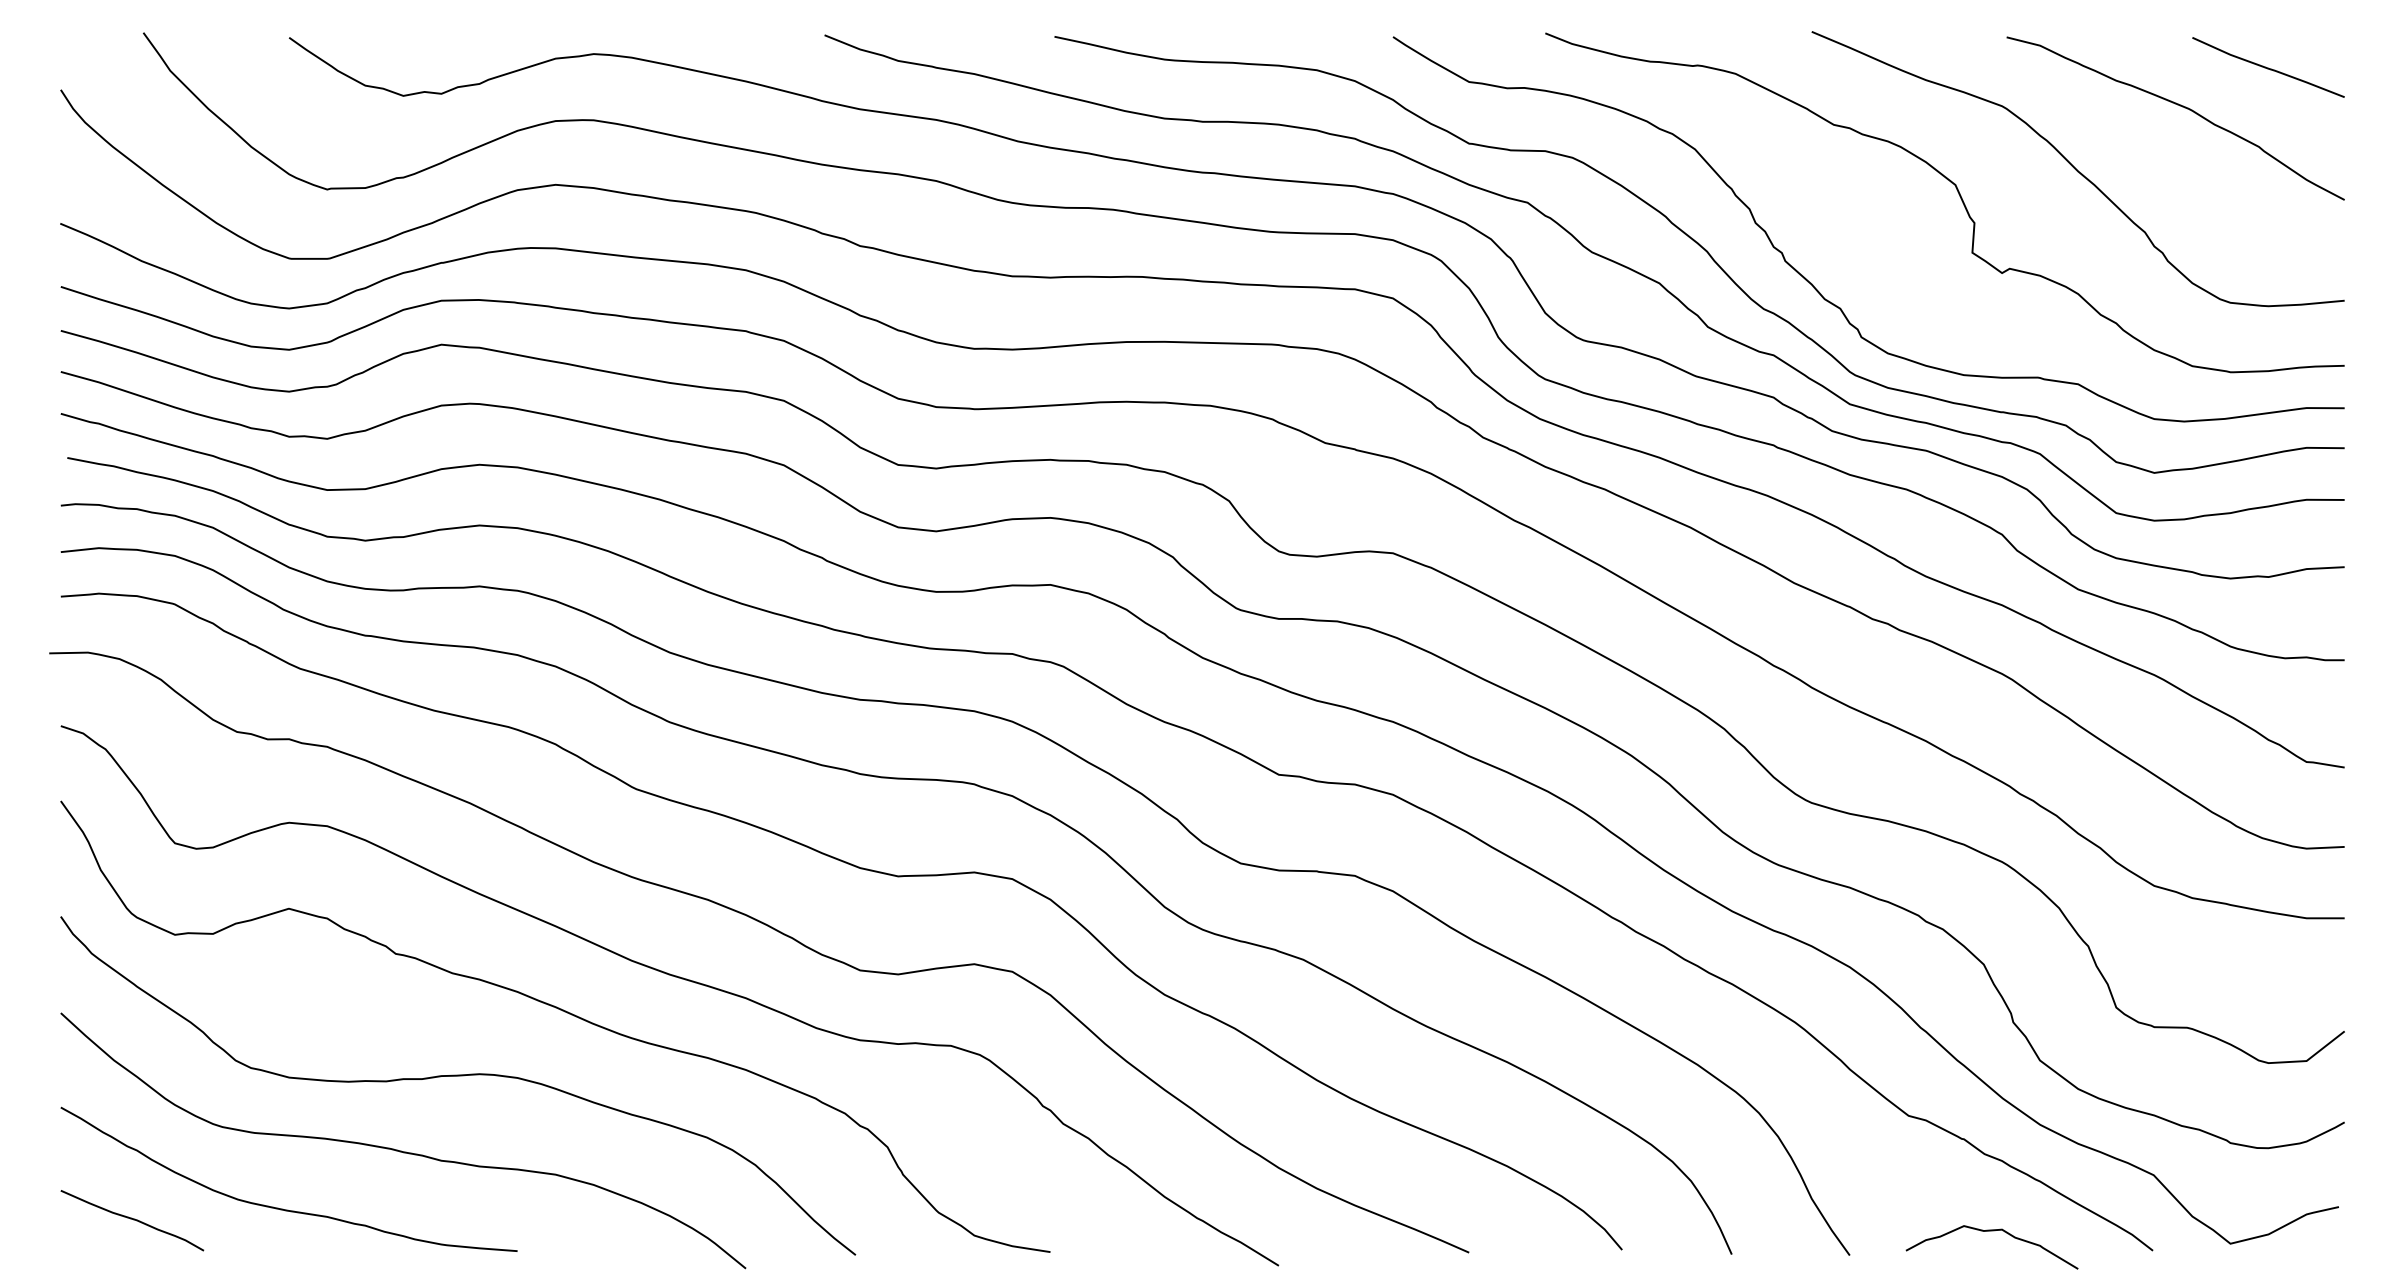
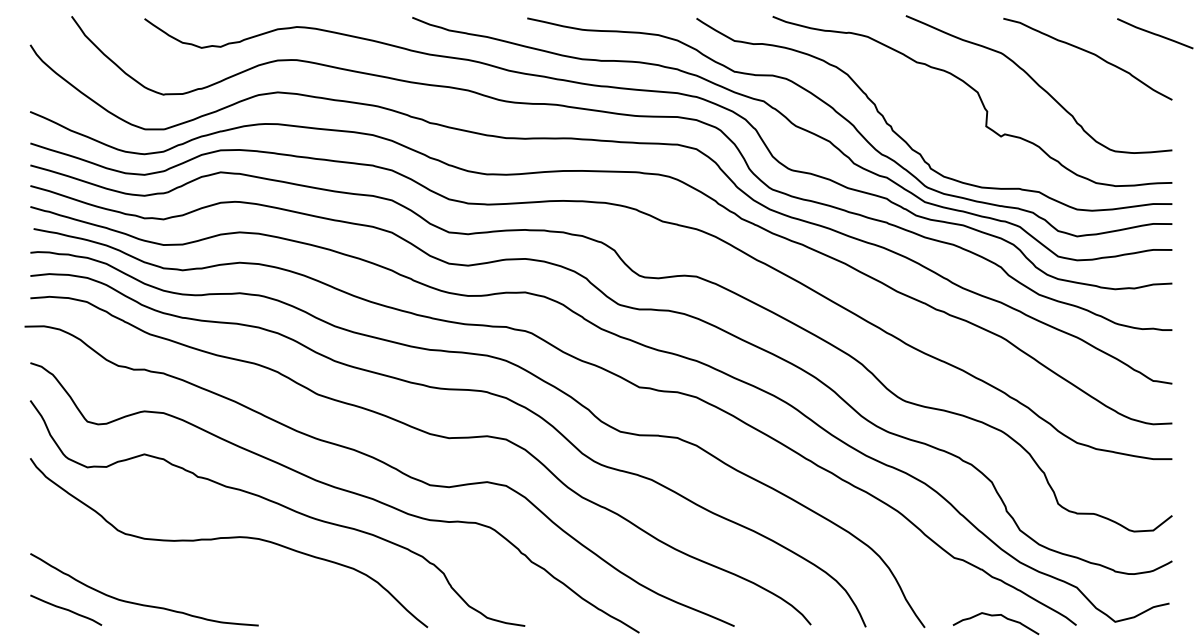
curve: (2268, 67) -> (1155, 33), moved
curve: (401, 1148) -> (200, 574), removed

